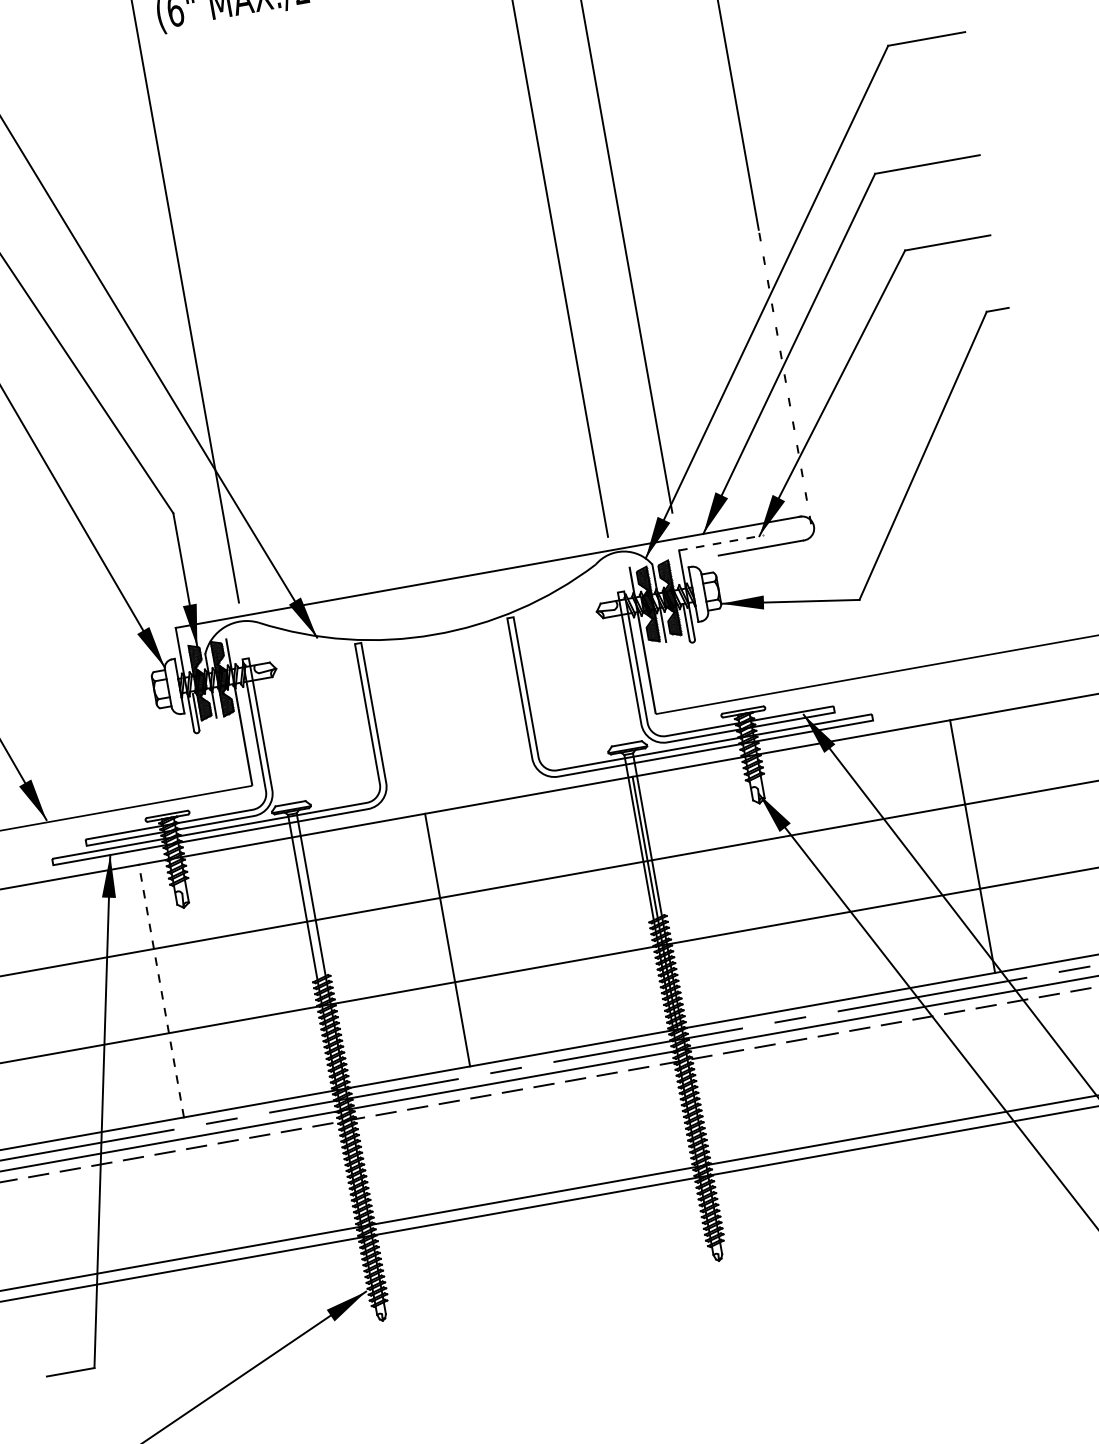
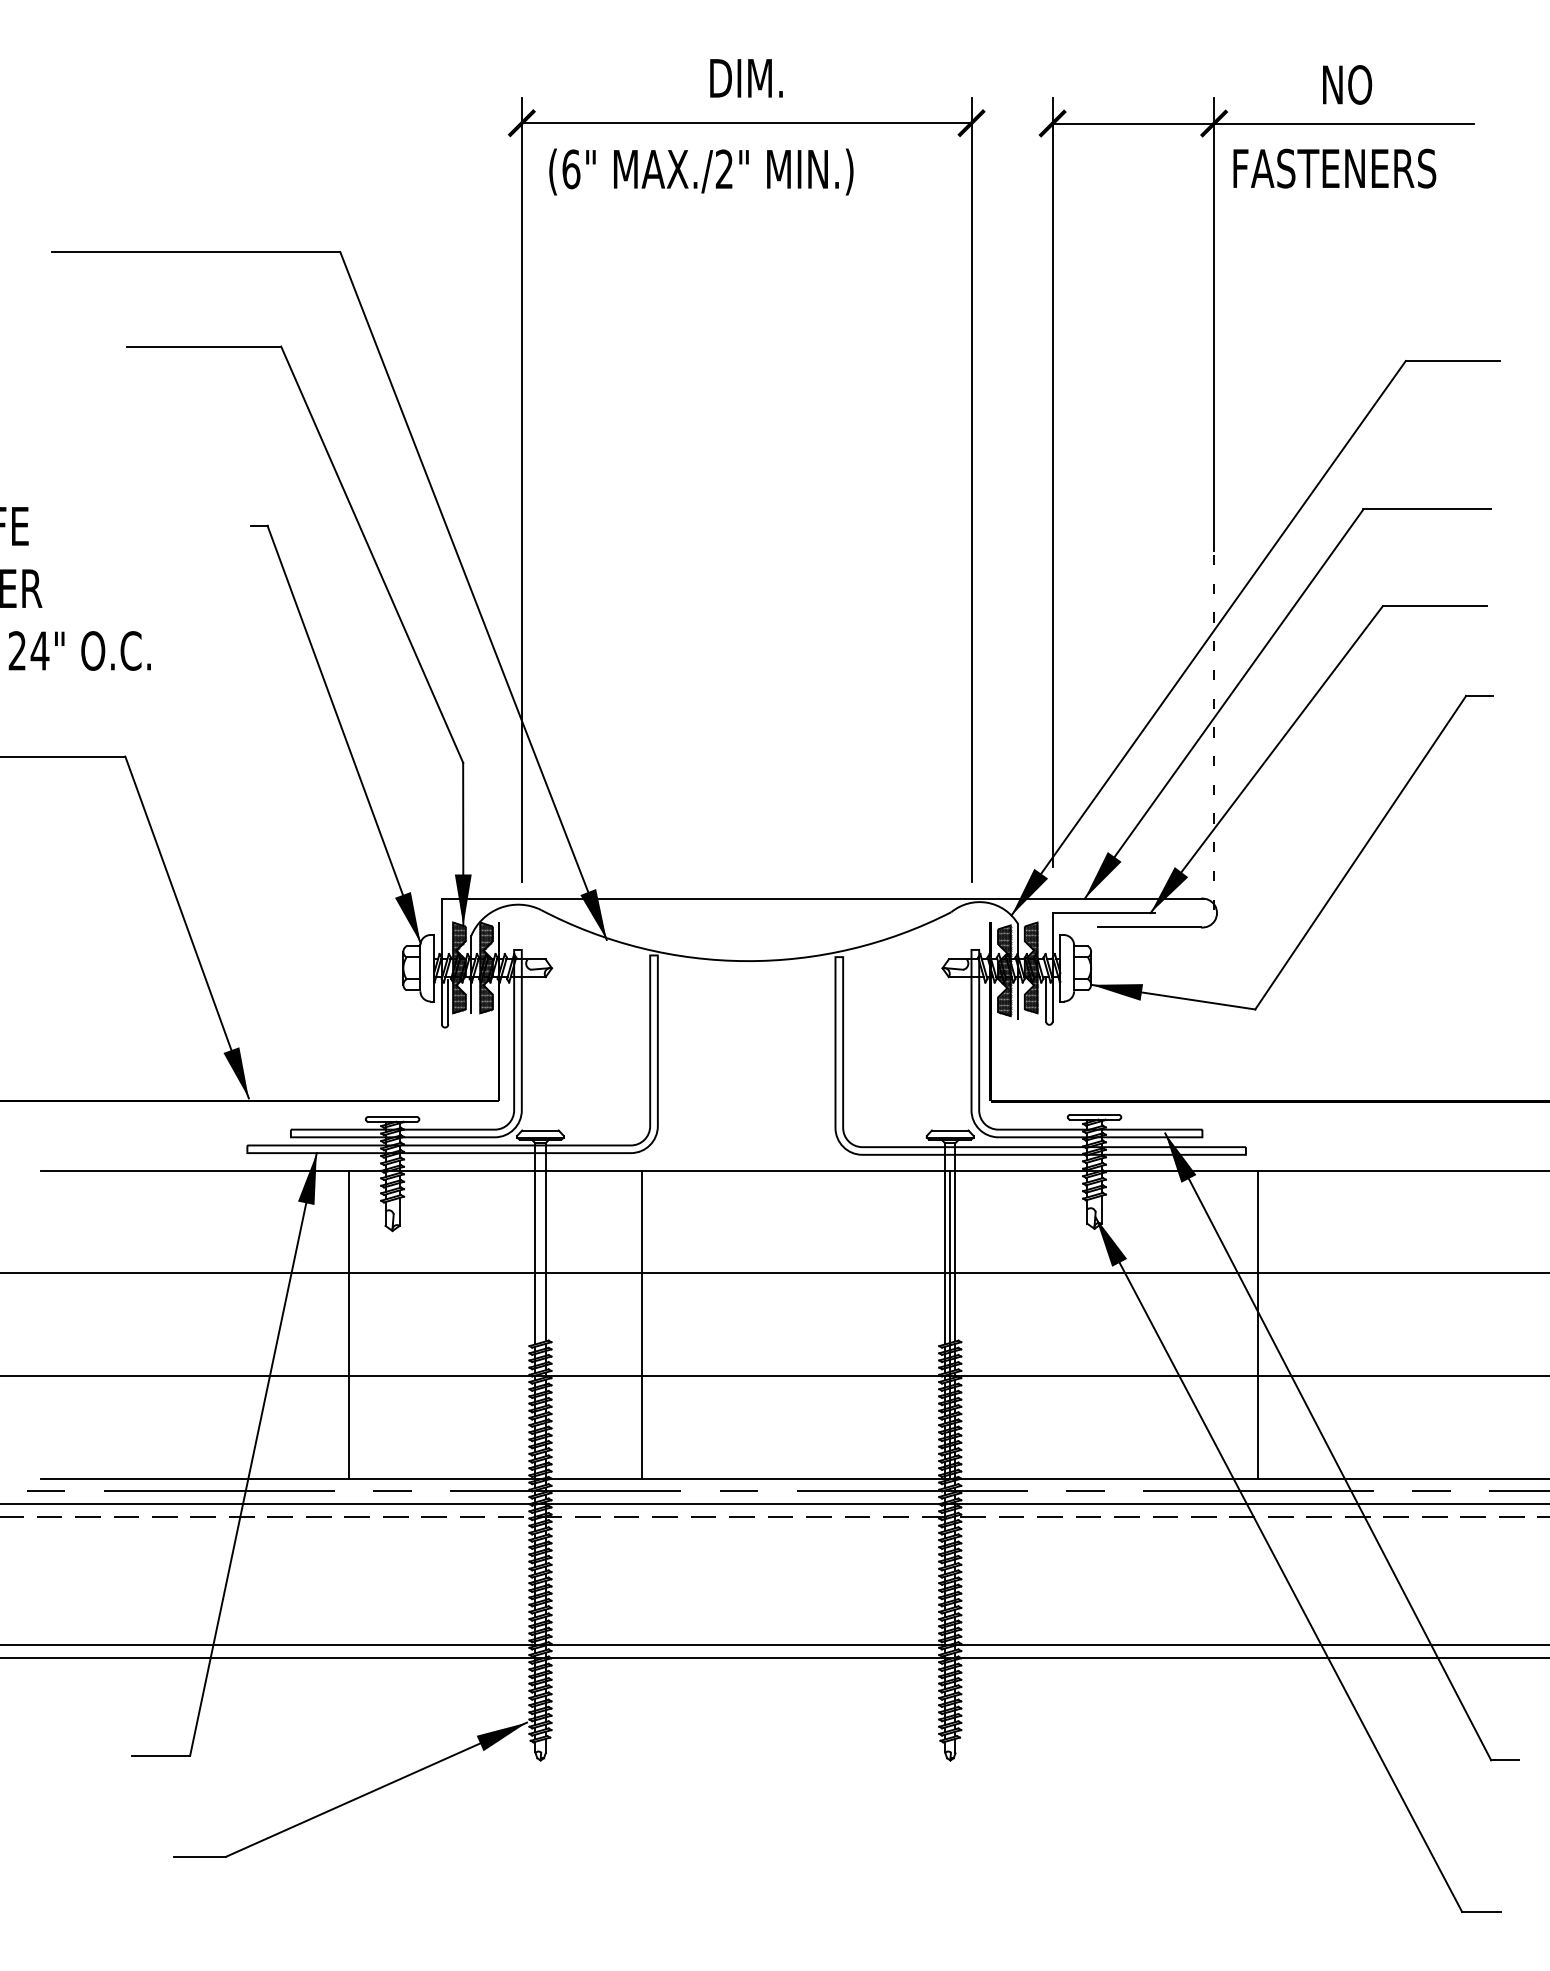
line: (721, 543) -> (1104, 913), dashed -> solid
line: (972, 846) -> (1257, 1324), moved
line: (447, 940) -> (642, 1324), moved
line: (161, 991) -> (348, 1324), dashed -> solid

